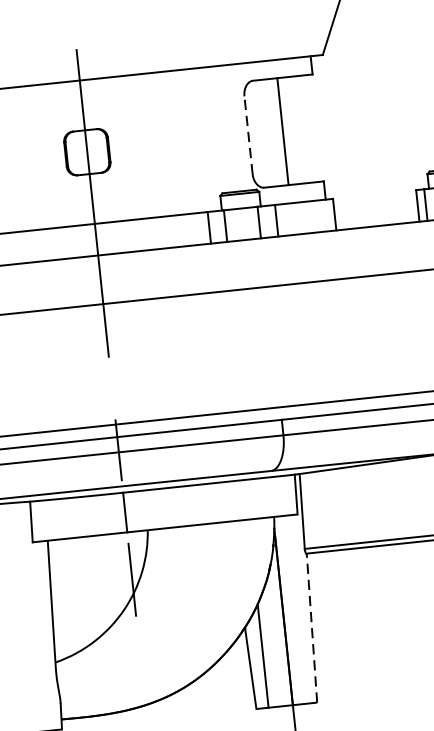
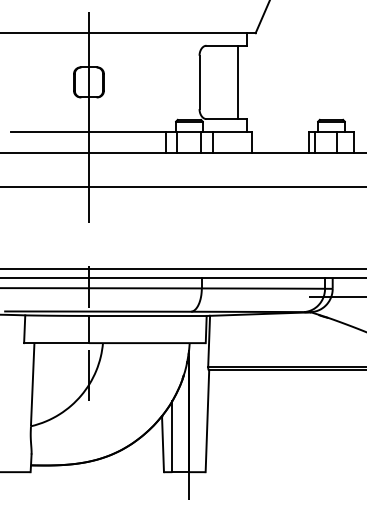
line: (283, 131) -> (238, 82), moved
line: (248, 135) -> (199, 82), dashed -> solid
line: (312, 628) -> (207, 421), dashed -> solid

